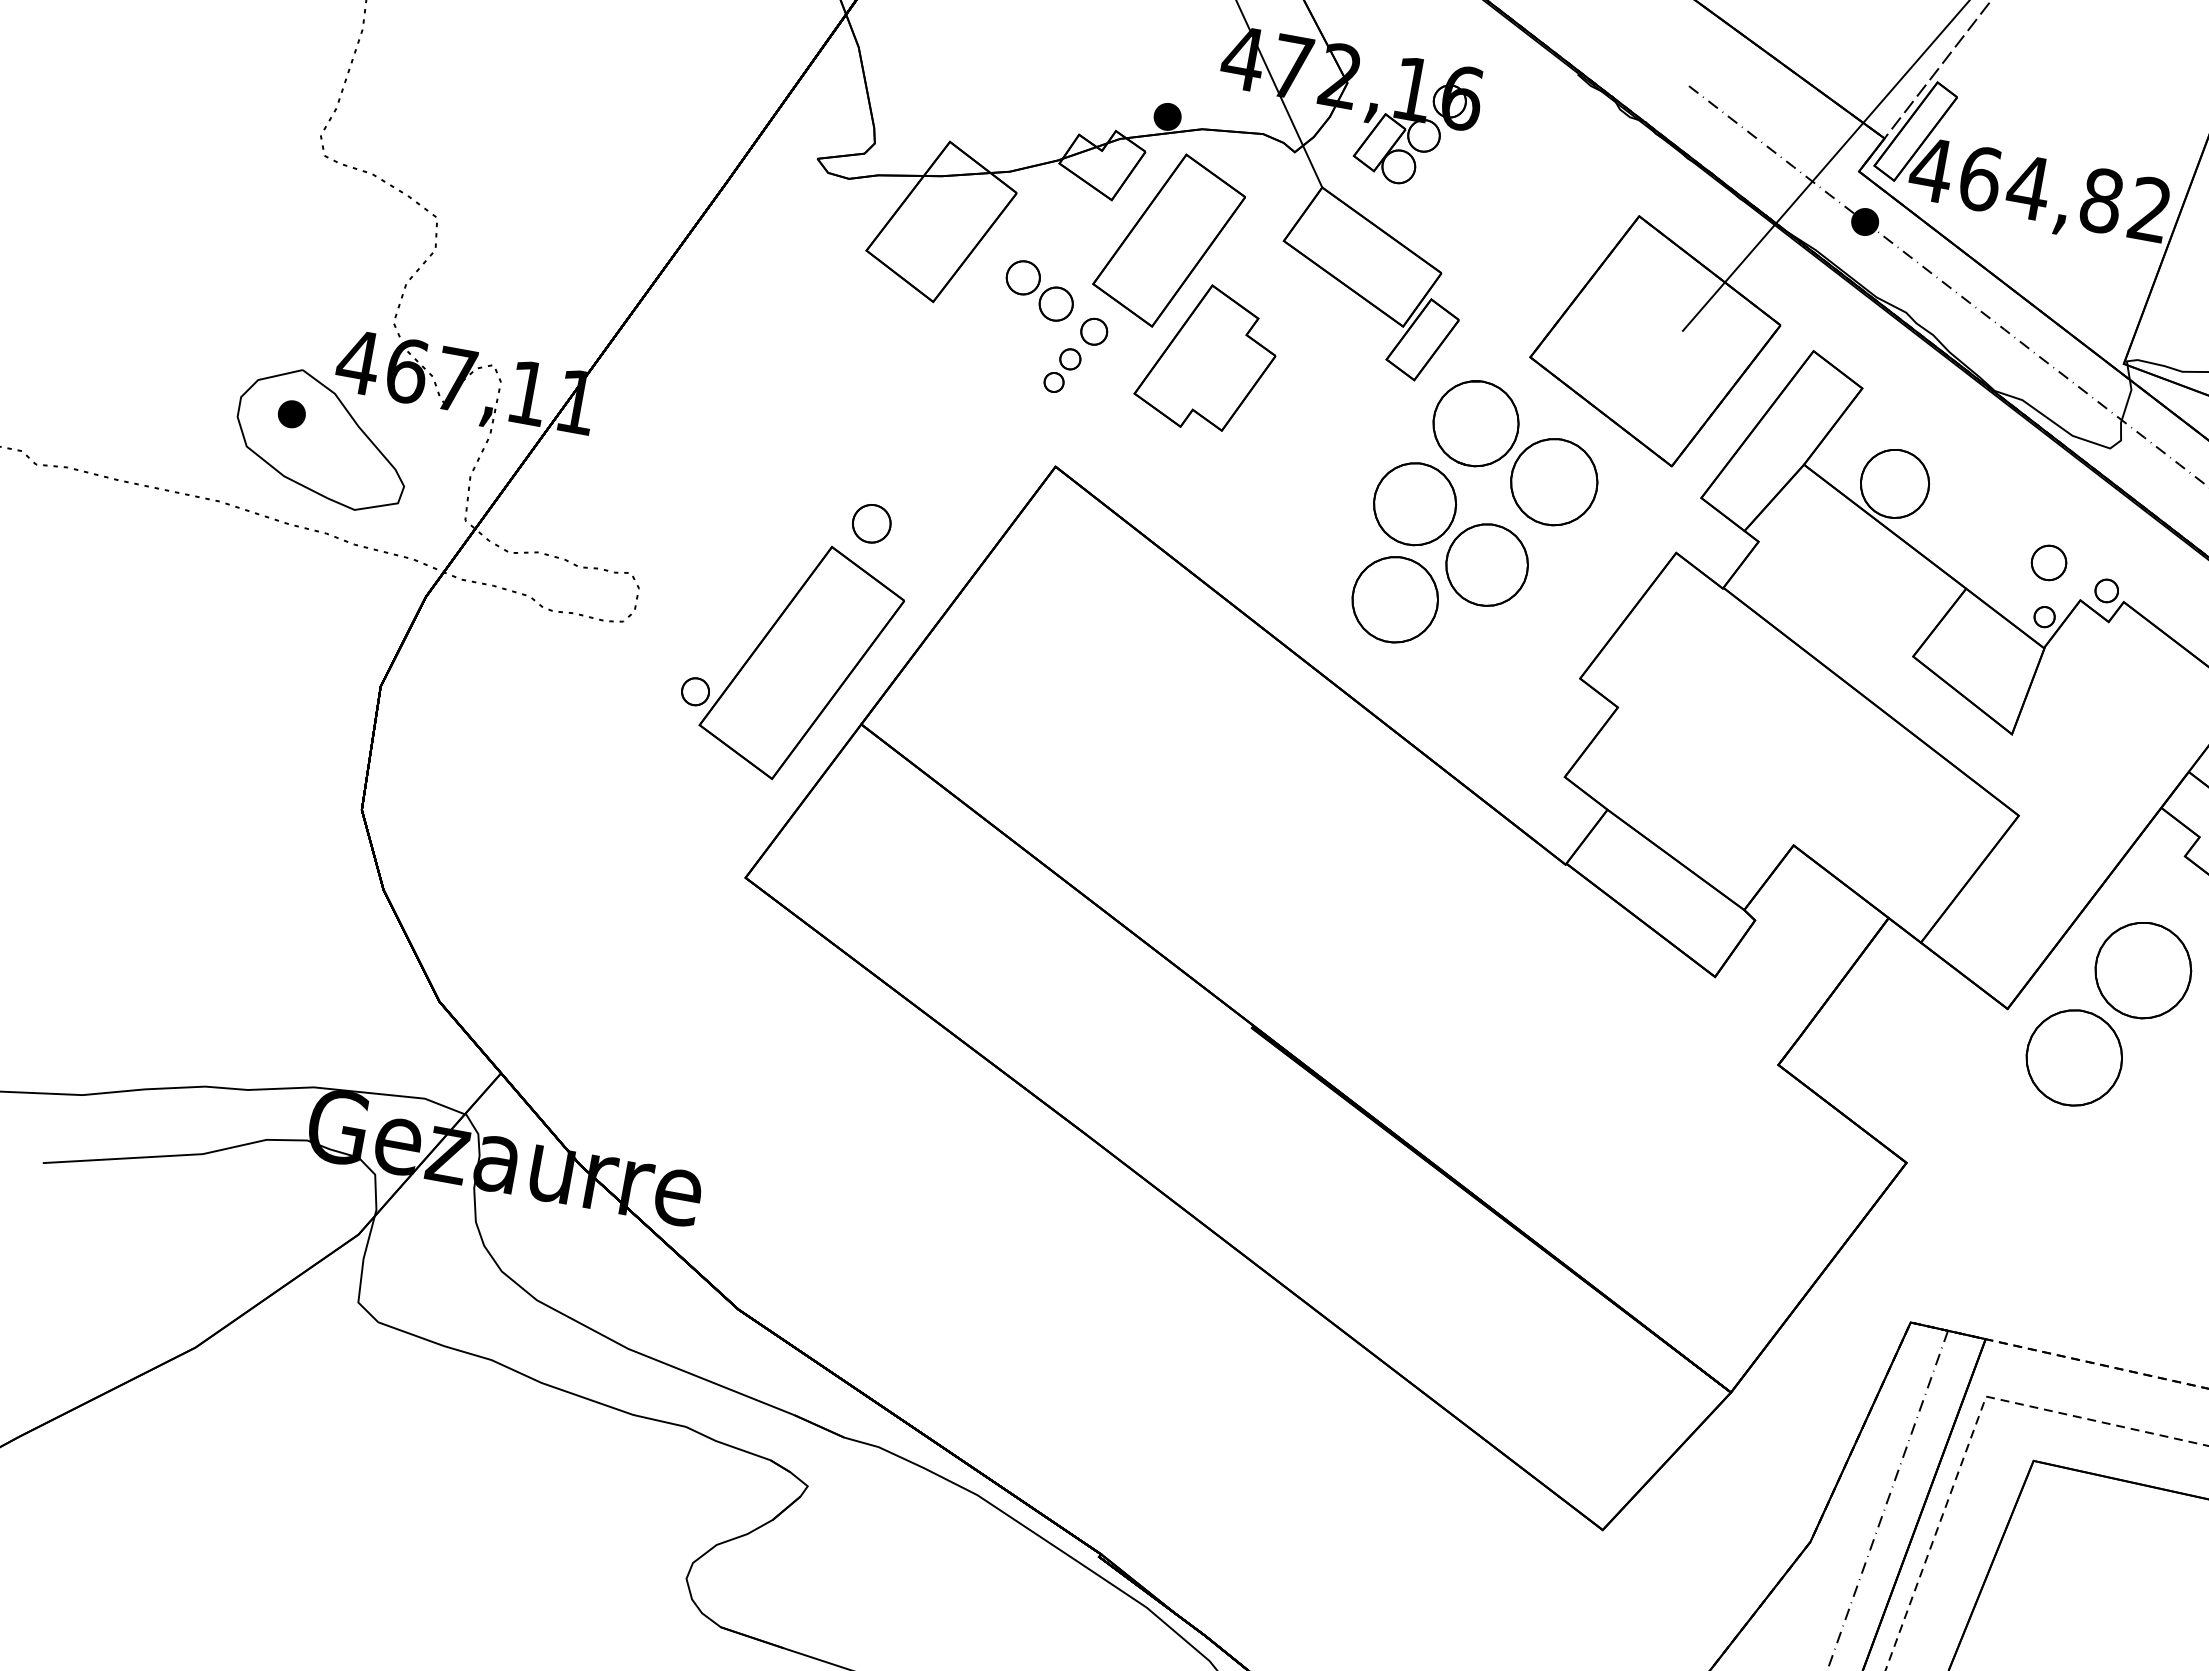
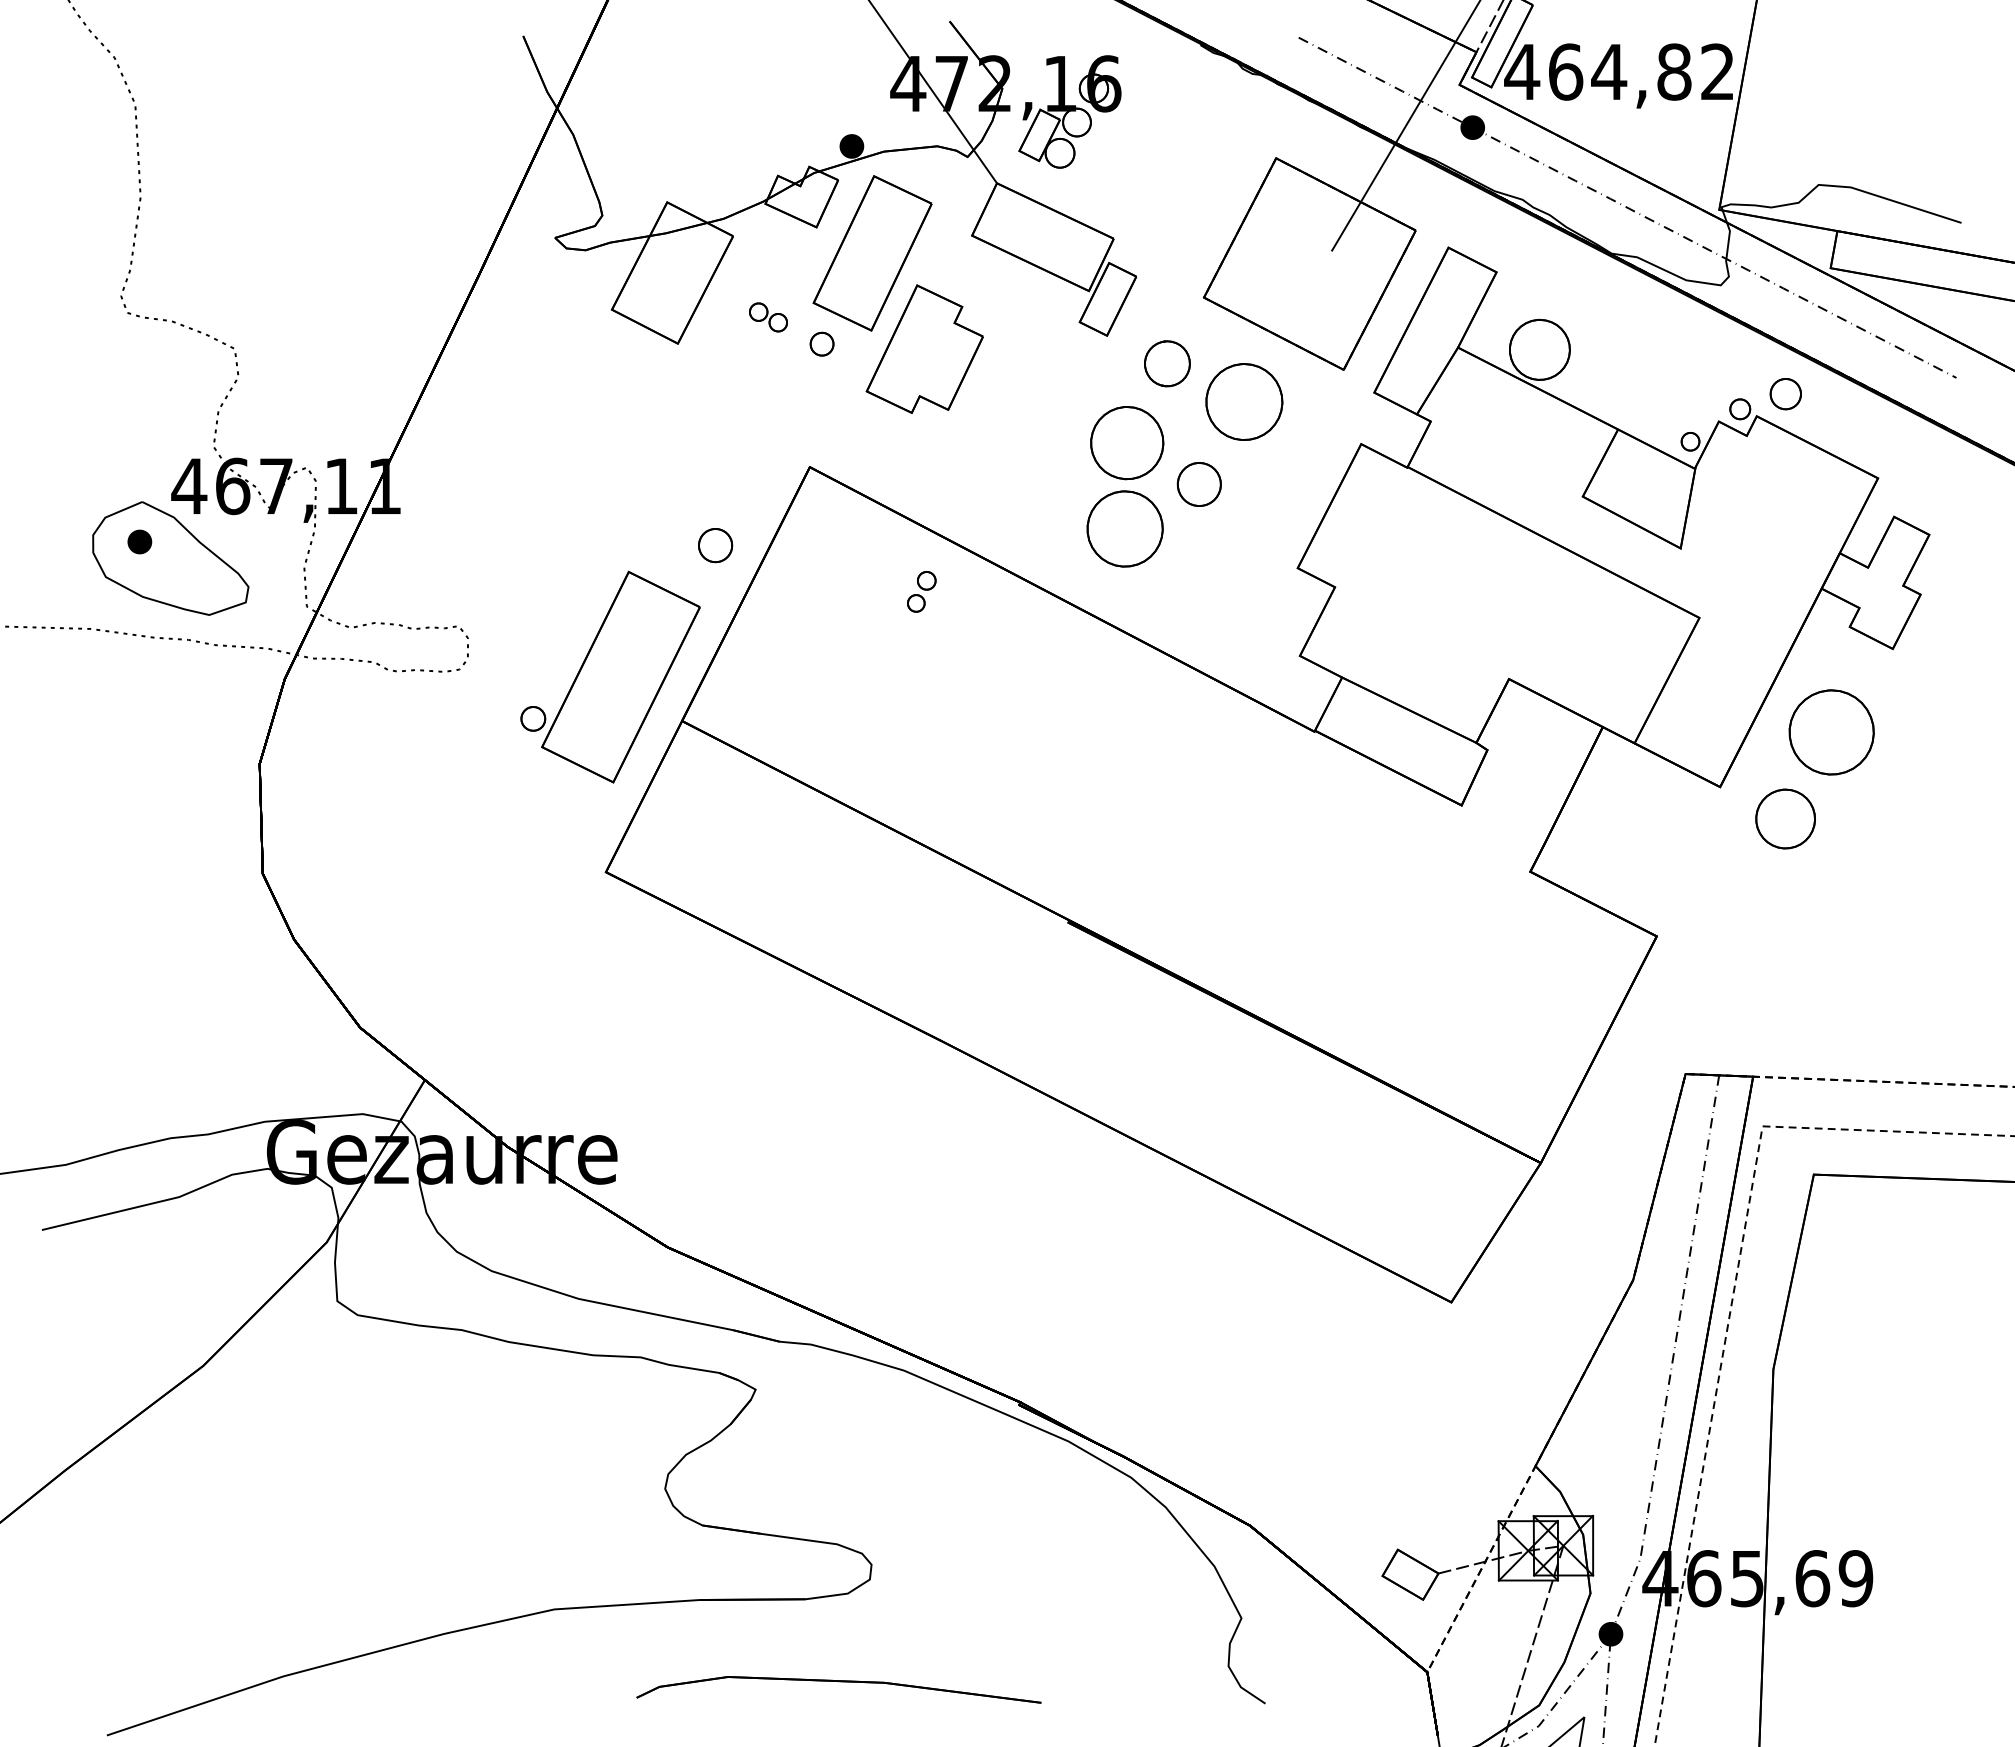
part: (1039, 291) -> (768, 317), size x0.6
part: (1062, 370) -> (921, 591), moved
part: (1476, 423) -> (1167, 363), size x0.6
part: (871, 523) -> (715, 545), moved
part: (2048, 563) -> (1785, 394), moved
part: (1487, 565) -> (1199, 484), size x0.6
part: (2074, 1057) -> (1785, 818), size x0.7

